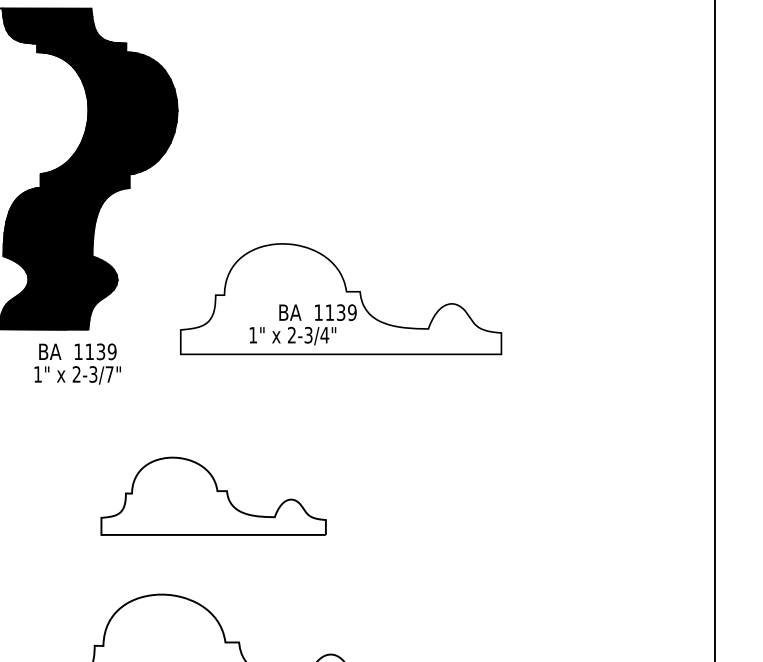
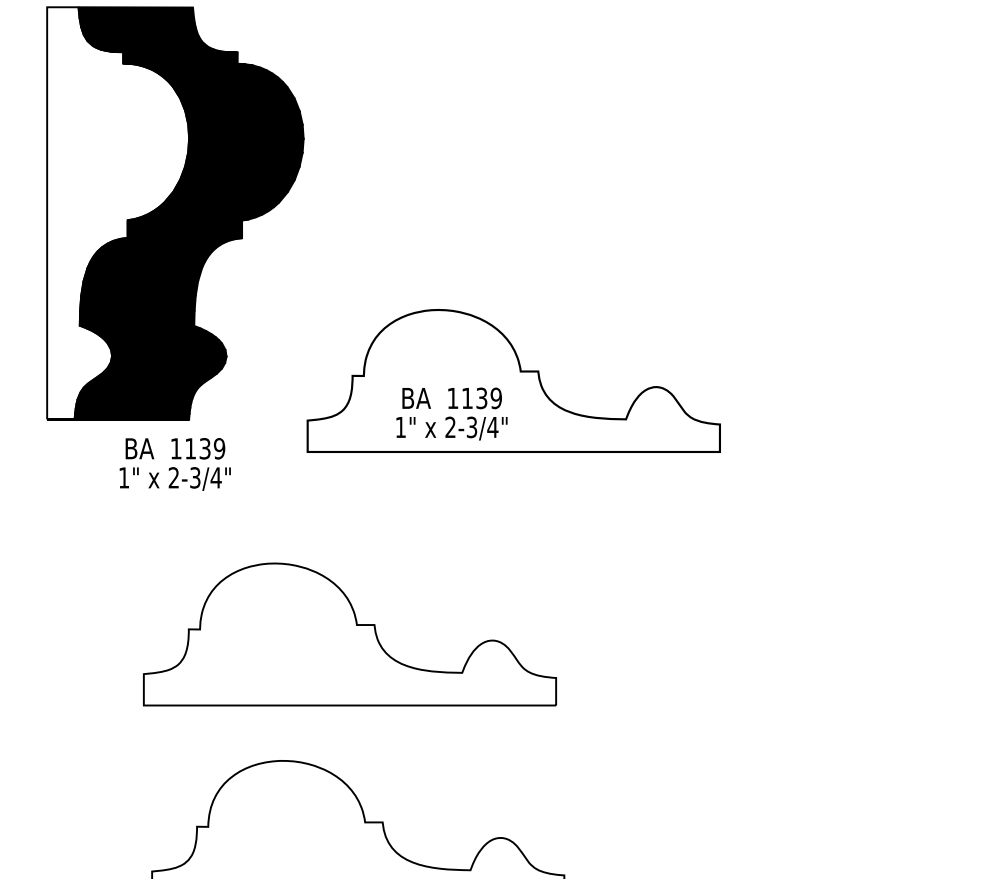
text: (317, 312) -> (451, 398), moved
text: (109, 374) -> (215, 477), 2-3/7" -> 2-3/4"
part: (213, 496) -> (349, 634), size x1.43

